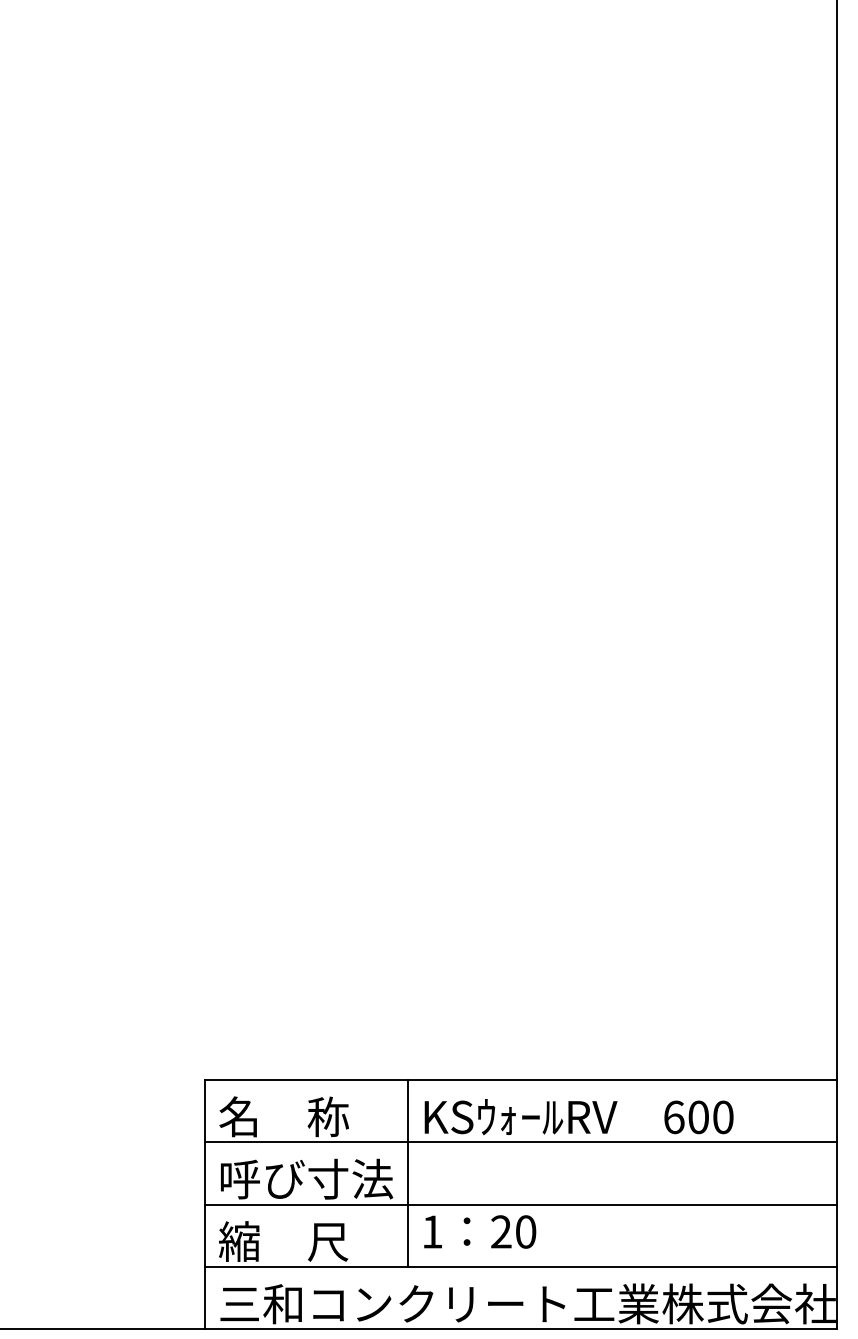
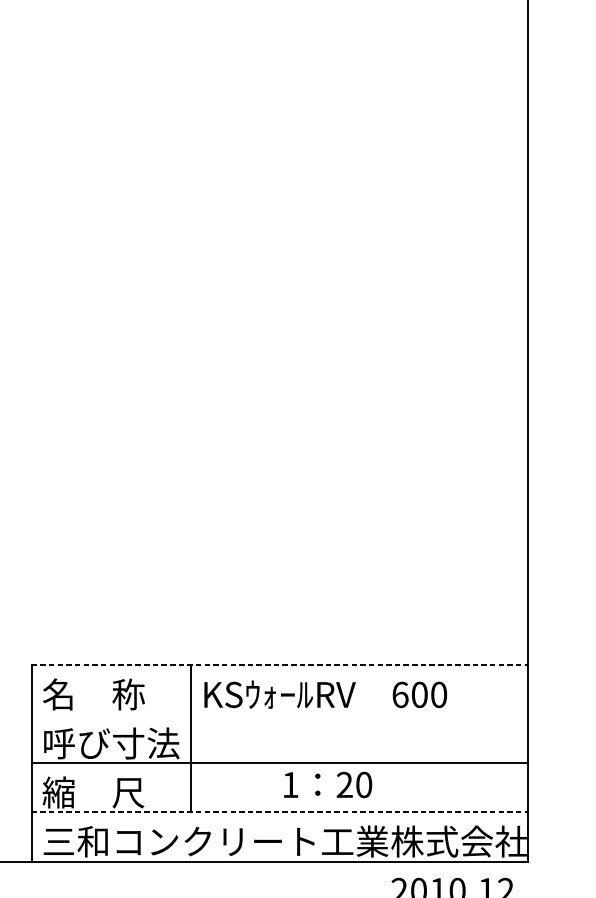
line: (520, 1079) -> (279, 665), solid -> dashed
line: (520, 1142) -> (279, 714), removed
text: (480, 1231) -> (328, 784), moved
line: (520, 1266) -> (279, 812), solid -> dashed

